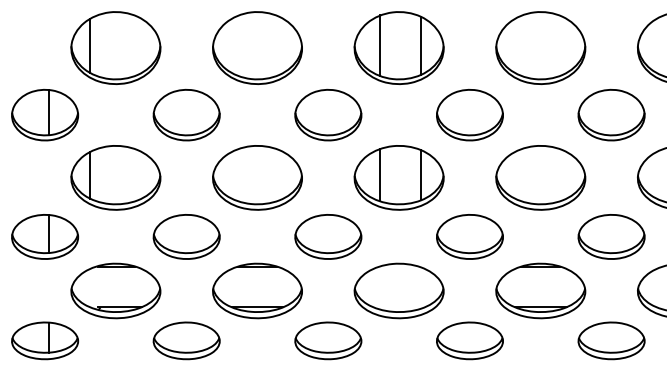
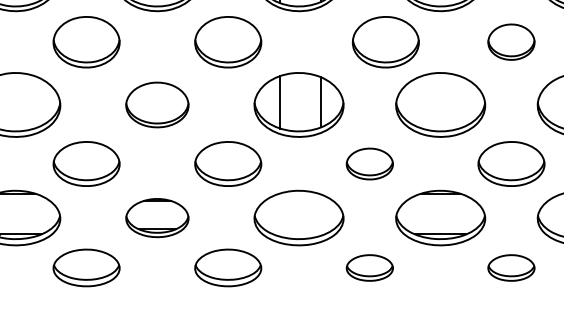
part: (611, 114) -> (511, 41), size x0.7
part: (469, 115) -> (385, 42), moved
part: (257, 177) -> (157, 104), size x0.7
part: (469, 236) -> (369, 163), size x0.7
part: (257, 290) -> (157, 217), size x0.7
part: (469, 340) -> (369, 267), size x0.7
part: (611, 340) -> (511, 267), size x0.7

